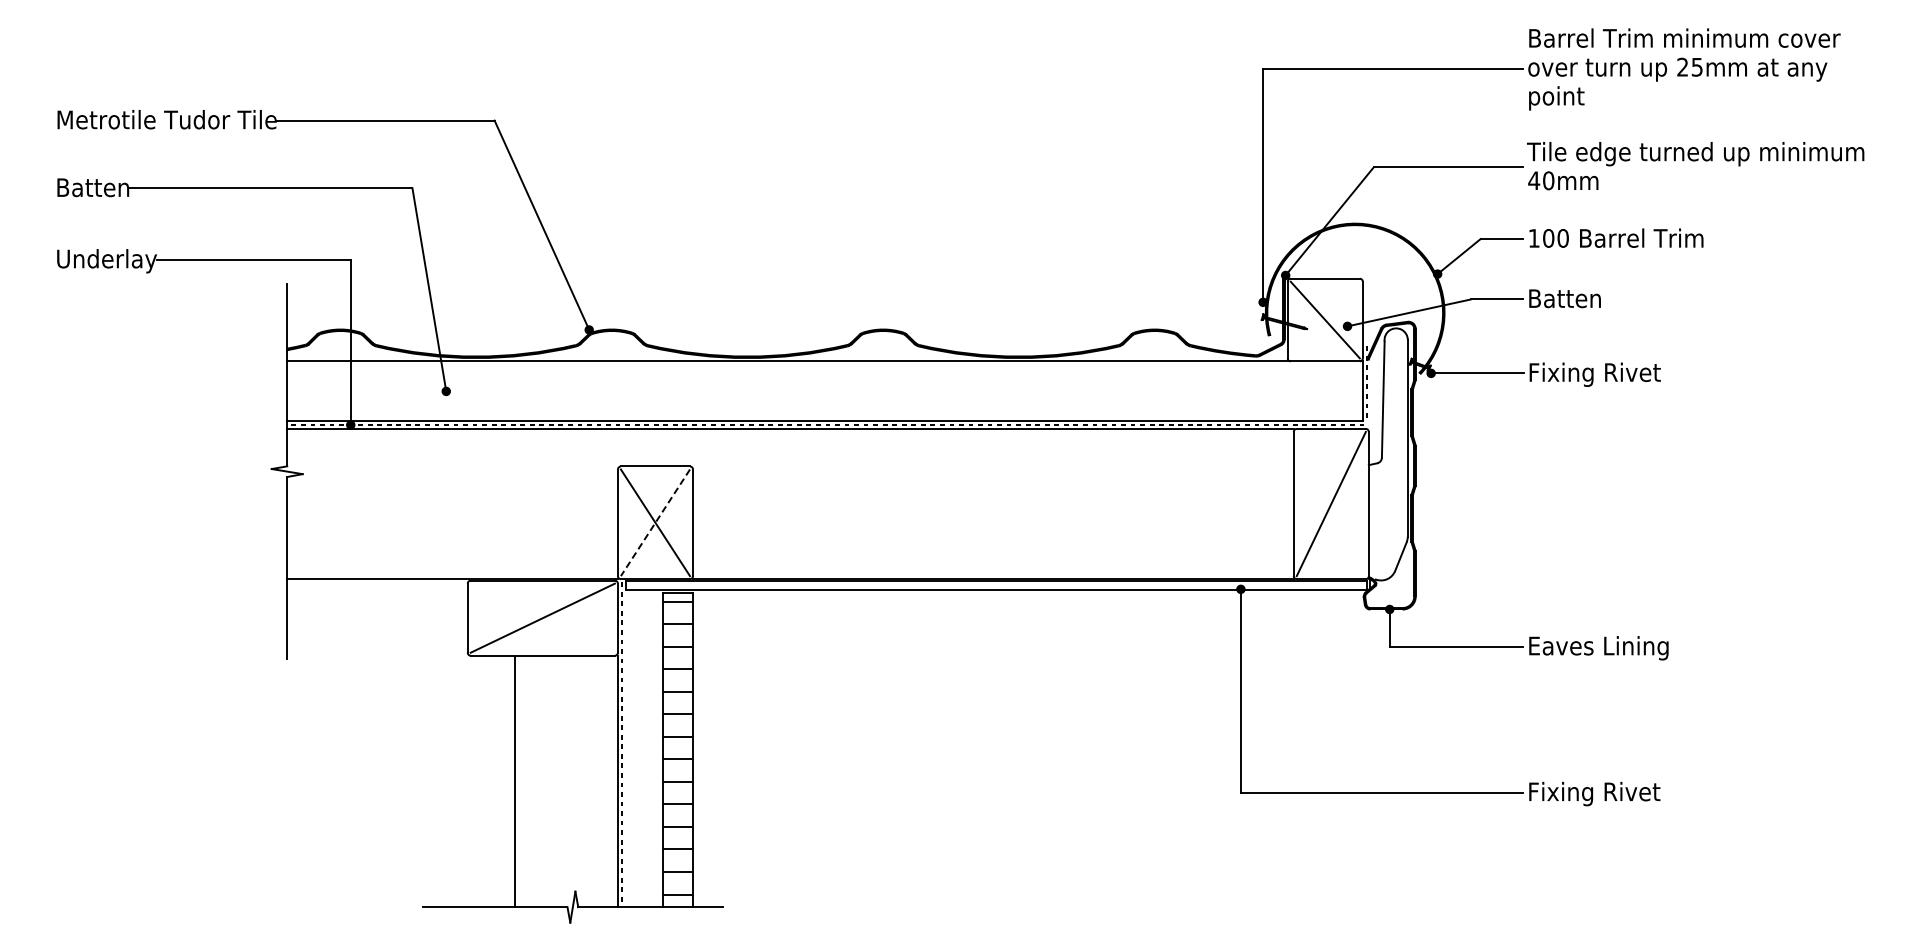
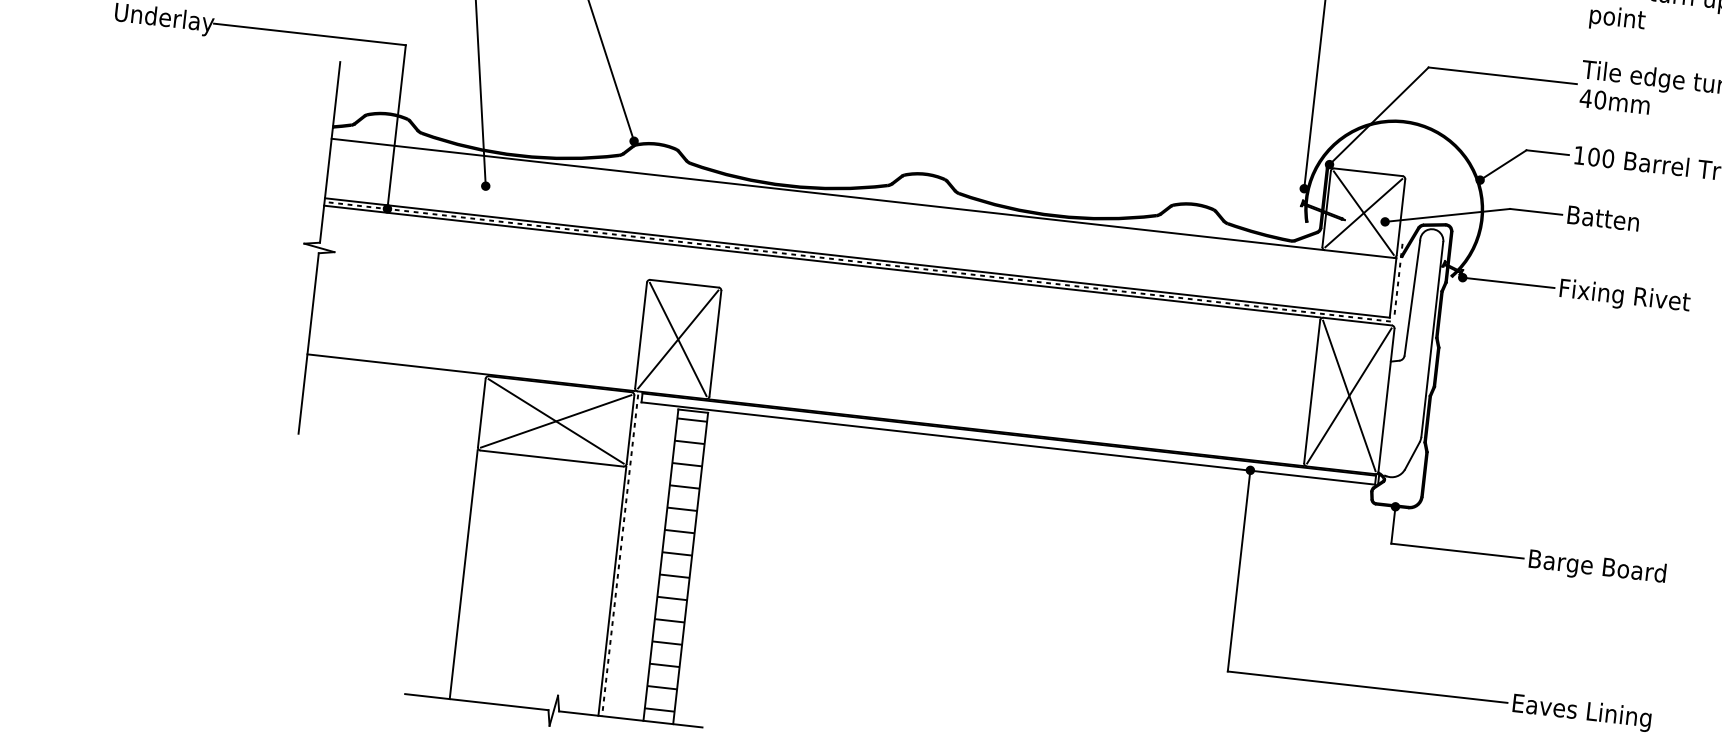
line: (1324, 319) -> (1363, 212), added
line: (1330, 503) -> (1348, 395), added
line: (655, 522) -> (678, 339), dashed -> solid
line: (542, 617) -> (555, 420), added
text: (1602, 648) -> (1601, 569), Eaves Lining -> Barge Board
line: (514, 781) -> (463, 574), moved
text: (1599, 793) -> (1582, 712), Fixing Rivet -> Eaves Lining

